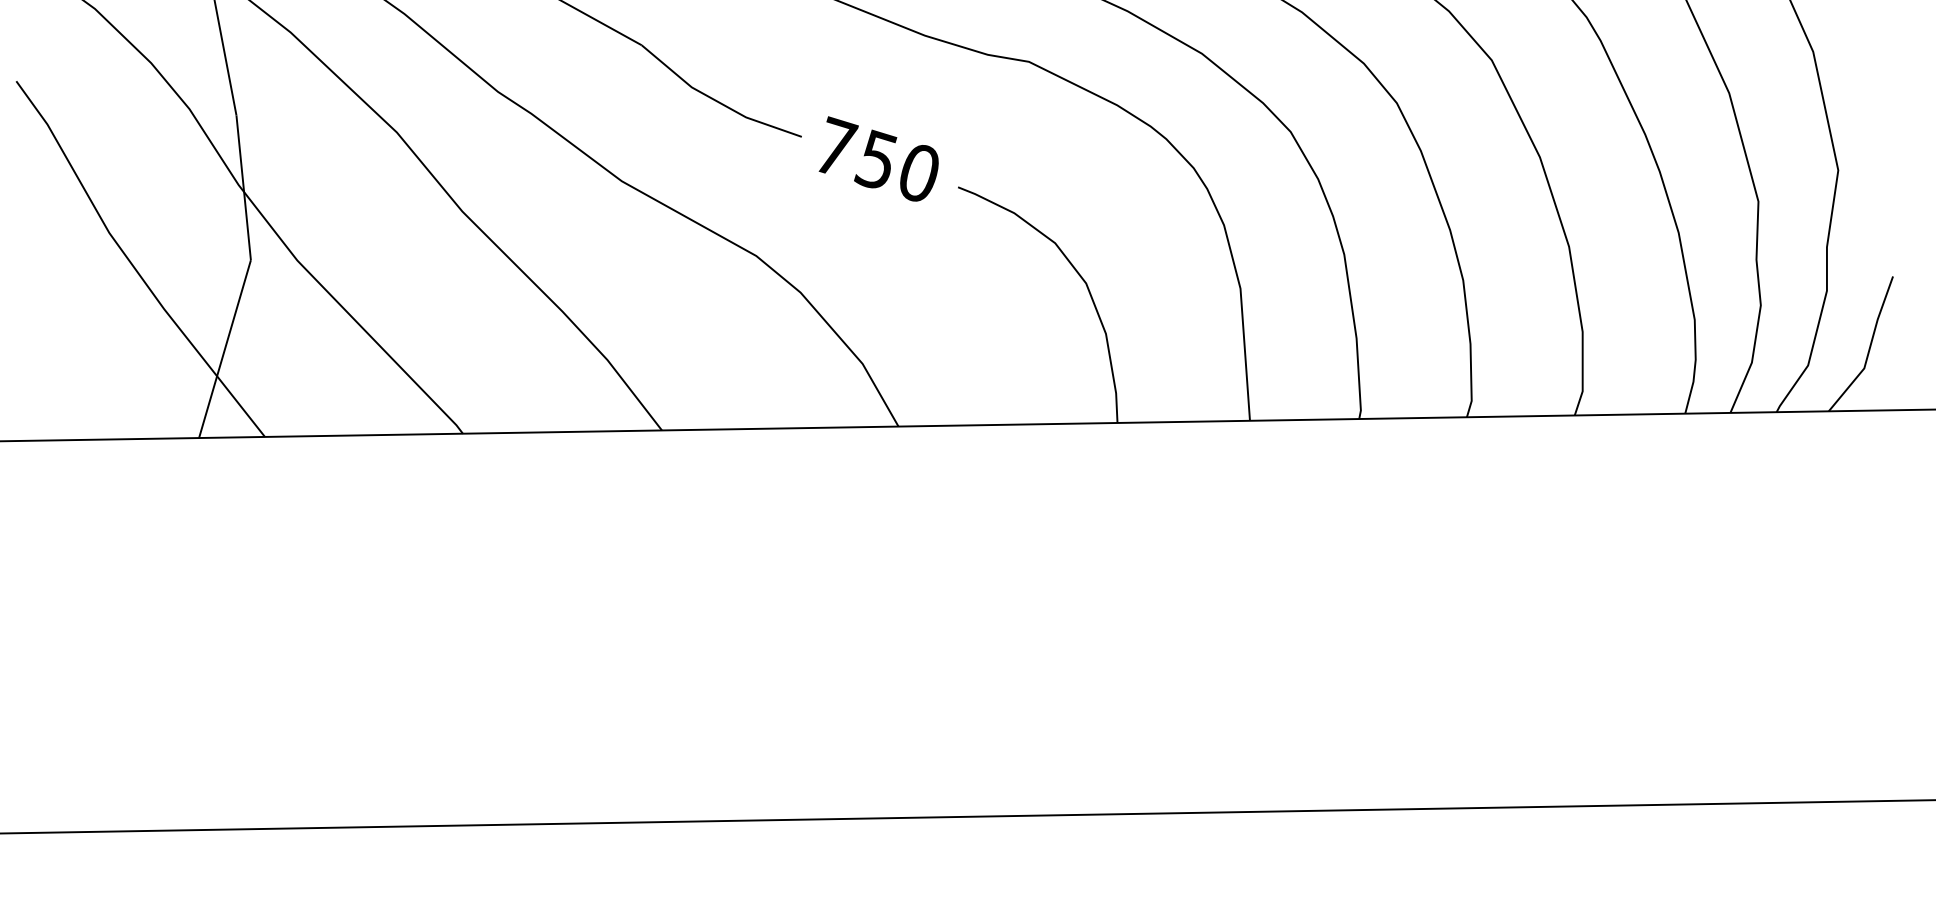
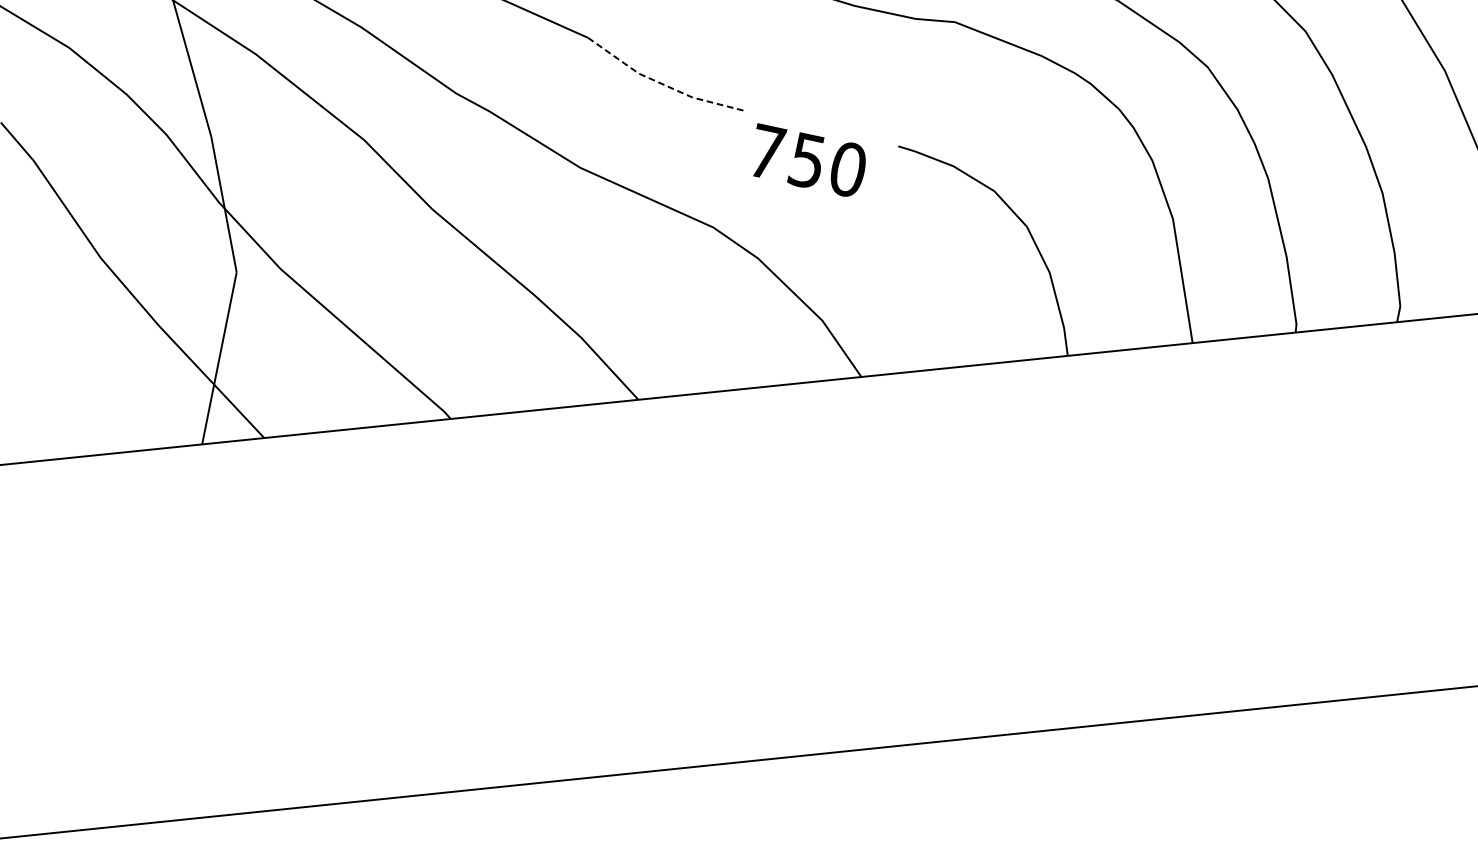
line: (716, 101) -> (663, 84), solid -> dashed
text: (878, 158) -> (808, 158), moved

